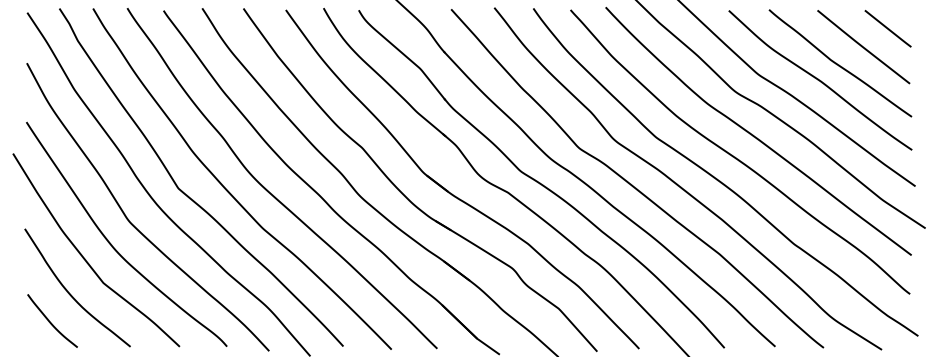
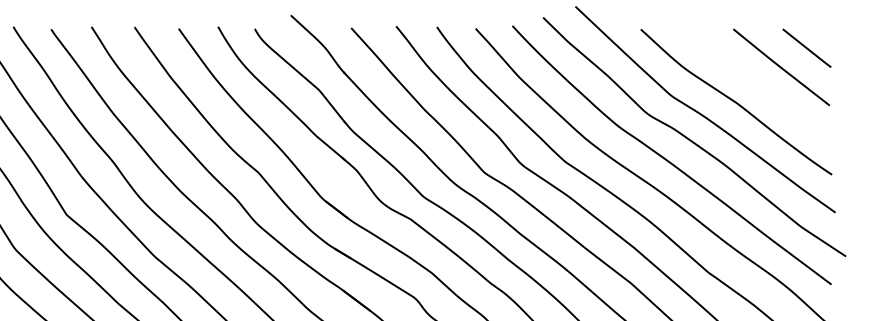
curve: (839, 64) -> (756, 85), removed

